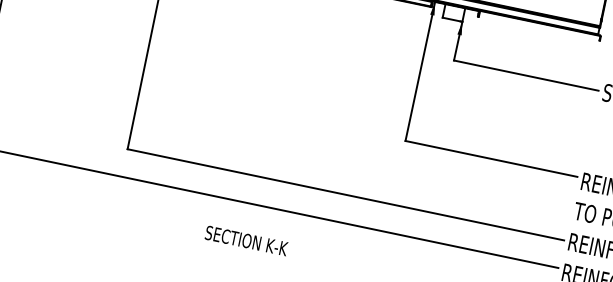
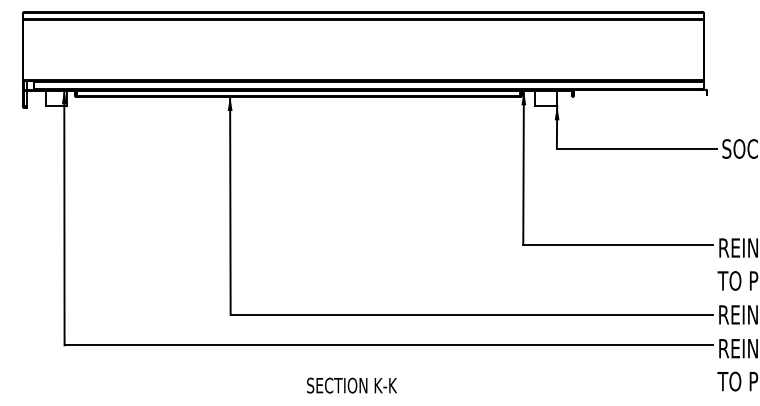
text: (246, 240) -> (351, 385), moved

